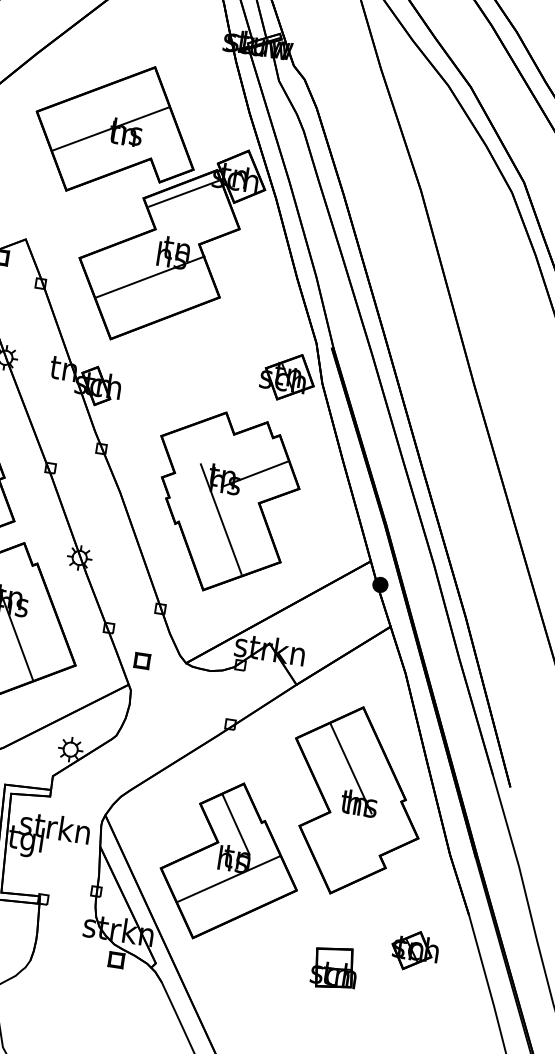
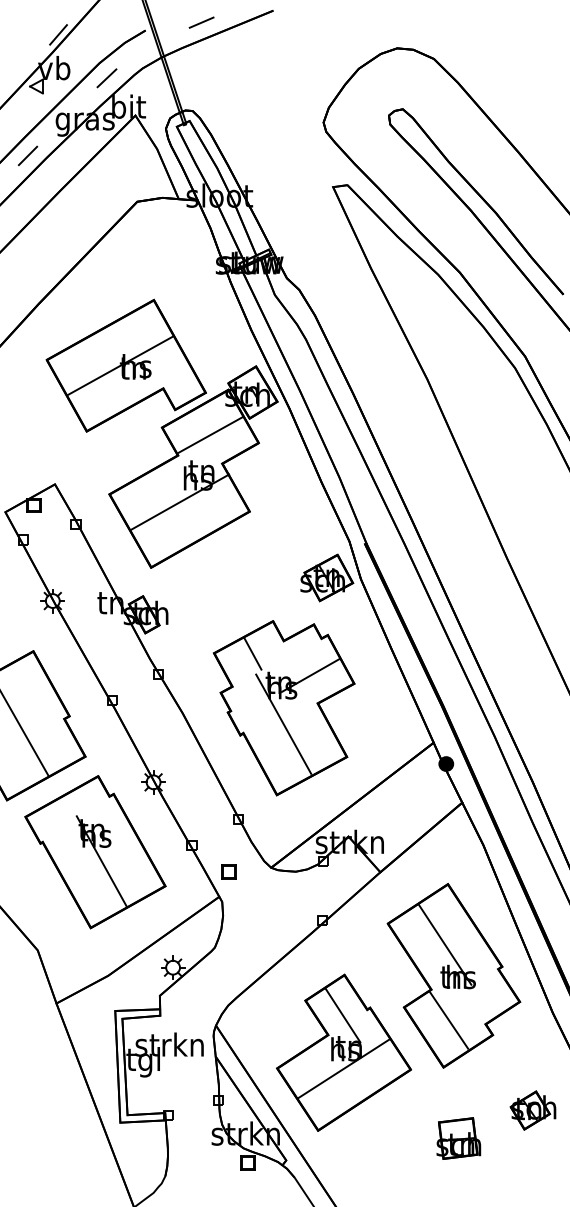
line: (184, 193) -> (210, 434), moved
line: (200, 442) -> (252, 653), added
line: (343, 846) -> (449, 1020), added

